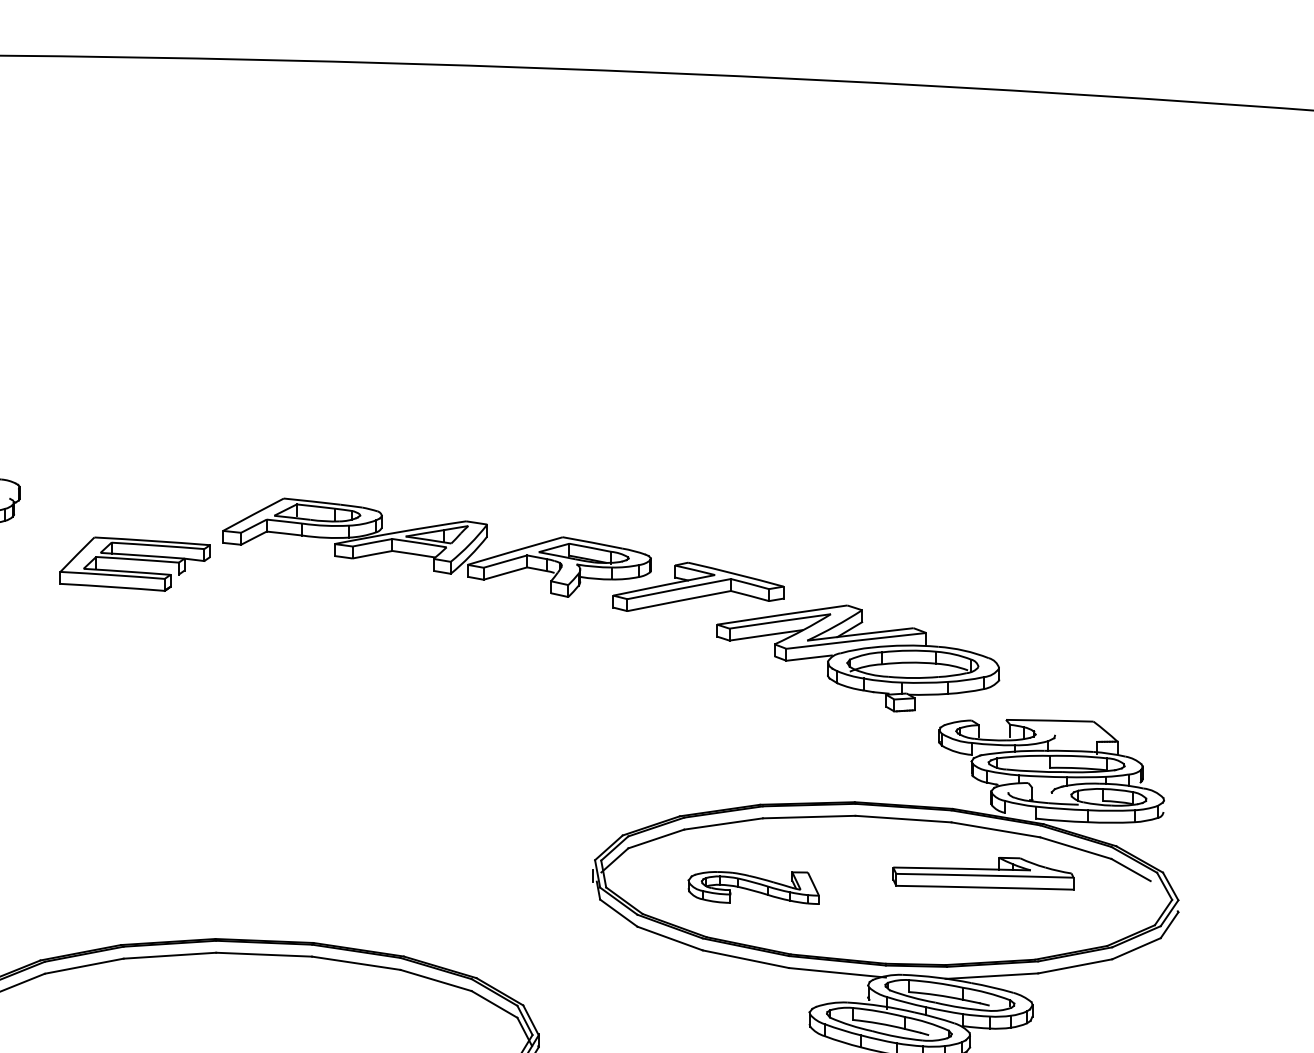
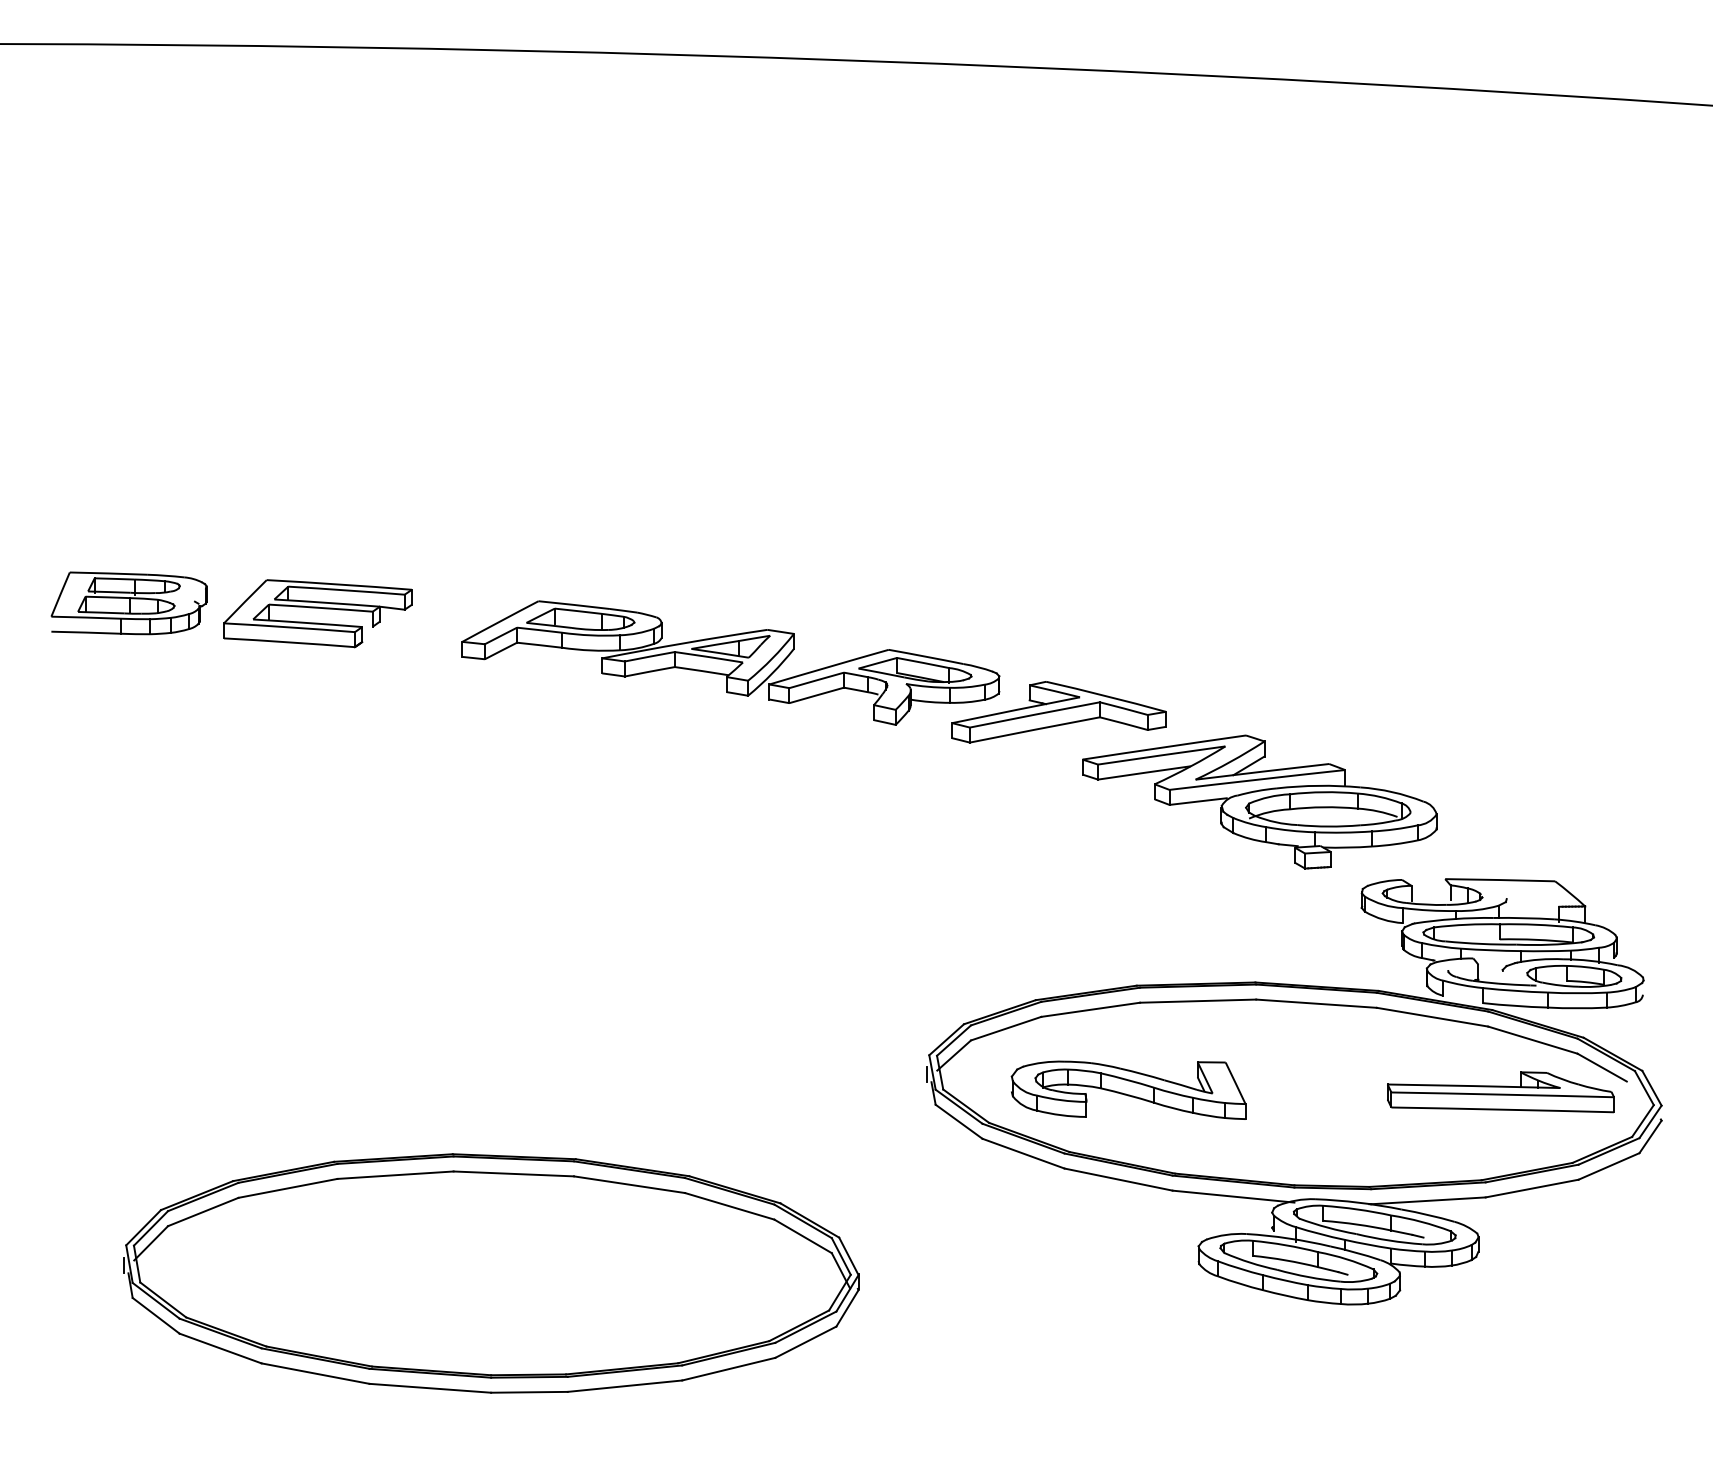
part: (134, 564) -> (317, 613), moved
part: (983, 873) -> (1500, 1092), moved
part: (753, 887) -> (1128, 1089), size x1.43

